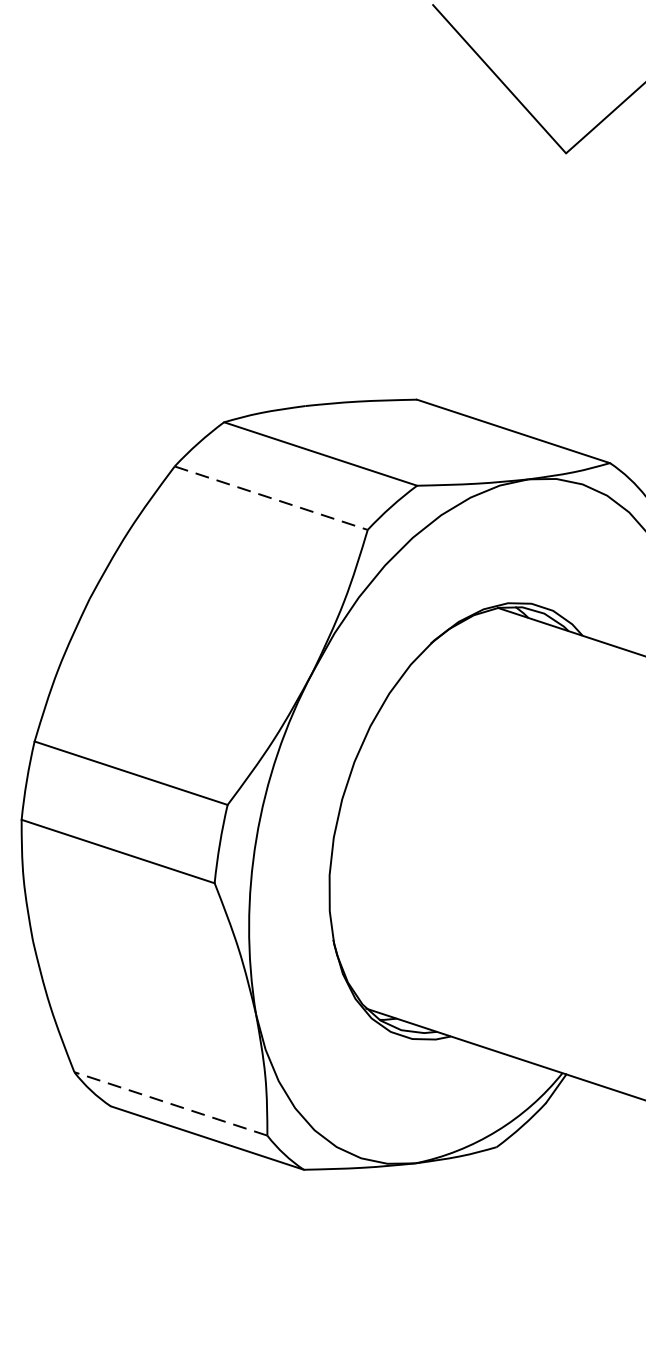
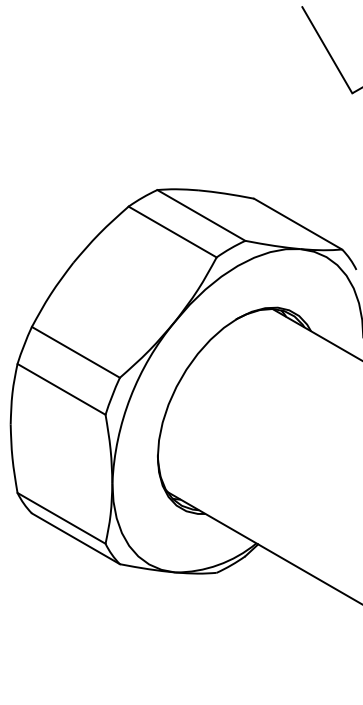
line: (271, 499) -> (172, 232), dashed -> solid
line: (170, 1104) -> (61, 518), dashed -> solid

